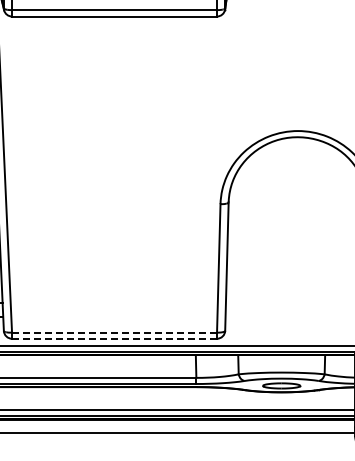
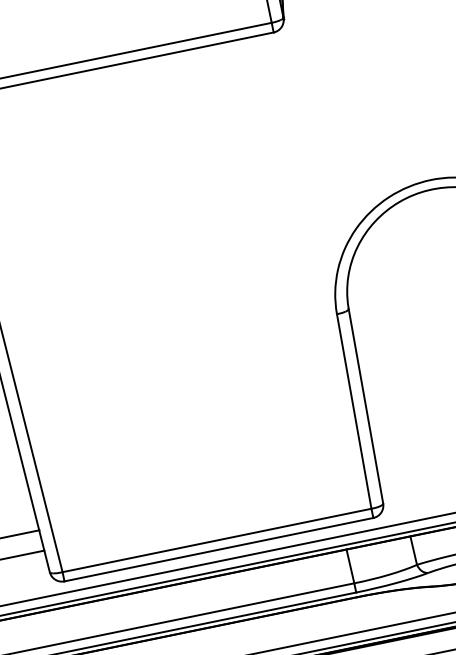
line: (114, 332) -> (216, 540), dashed -> solid
line: (114, 338) -> (218, 549), dashed -> solid

